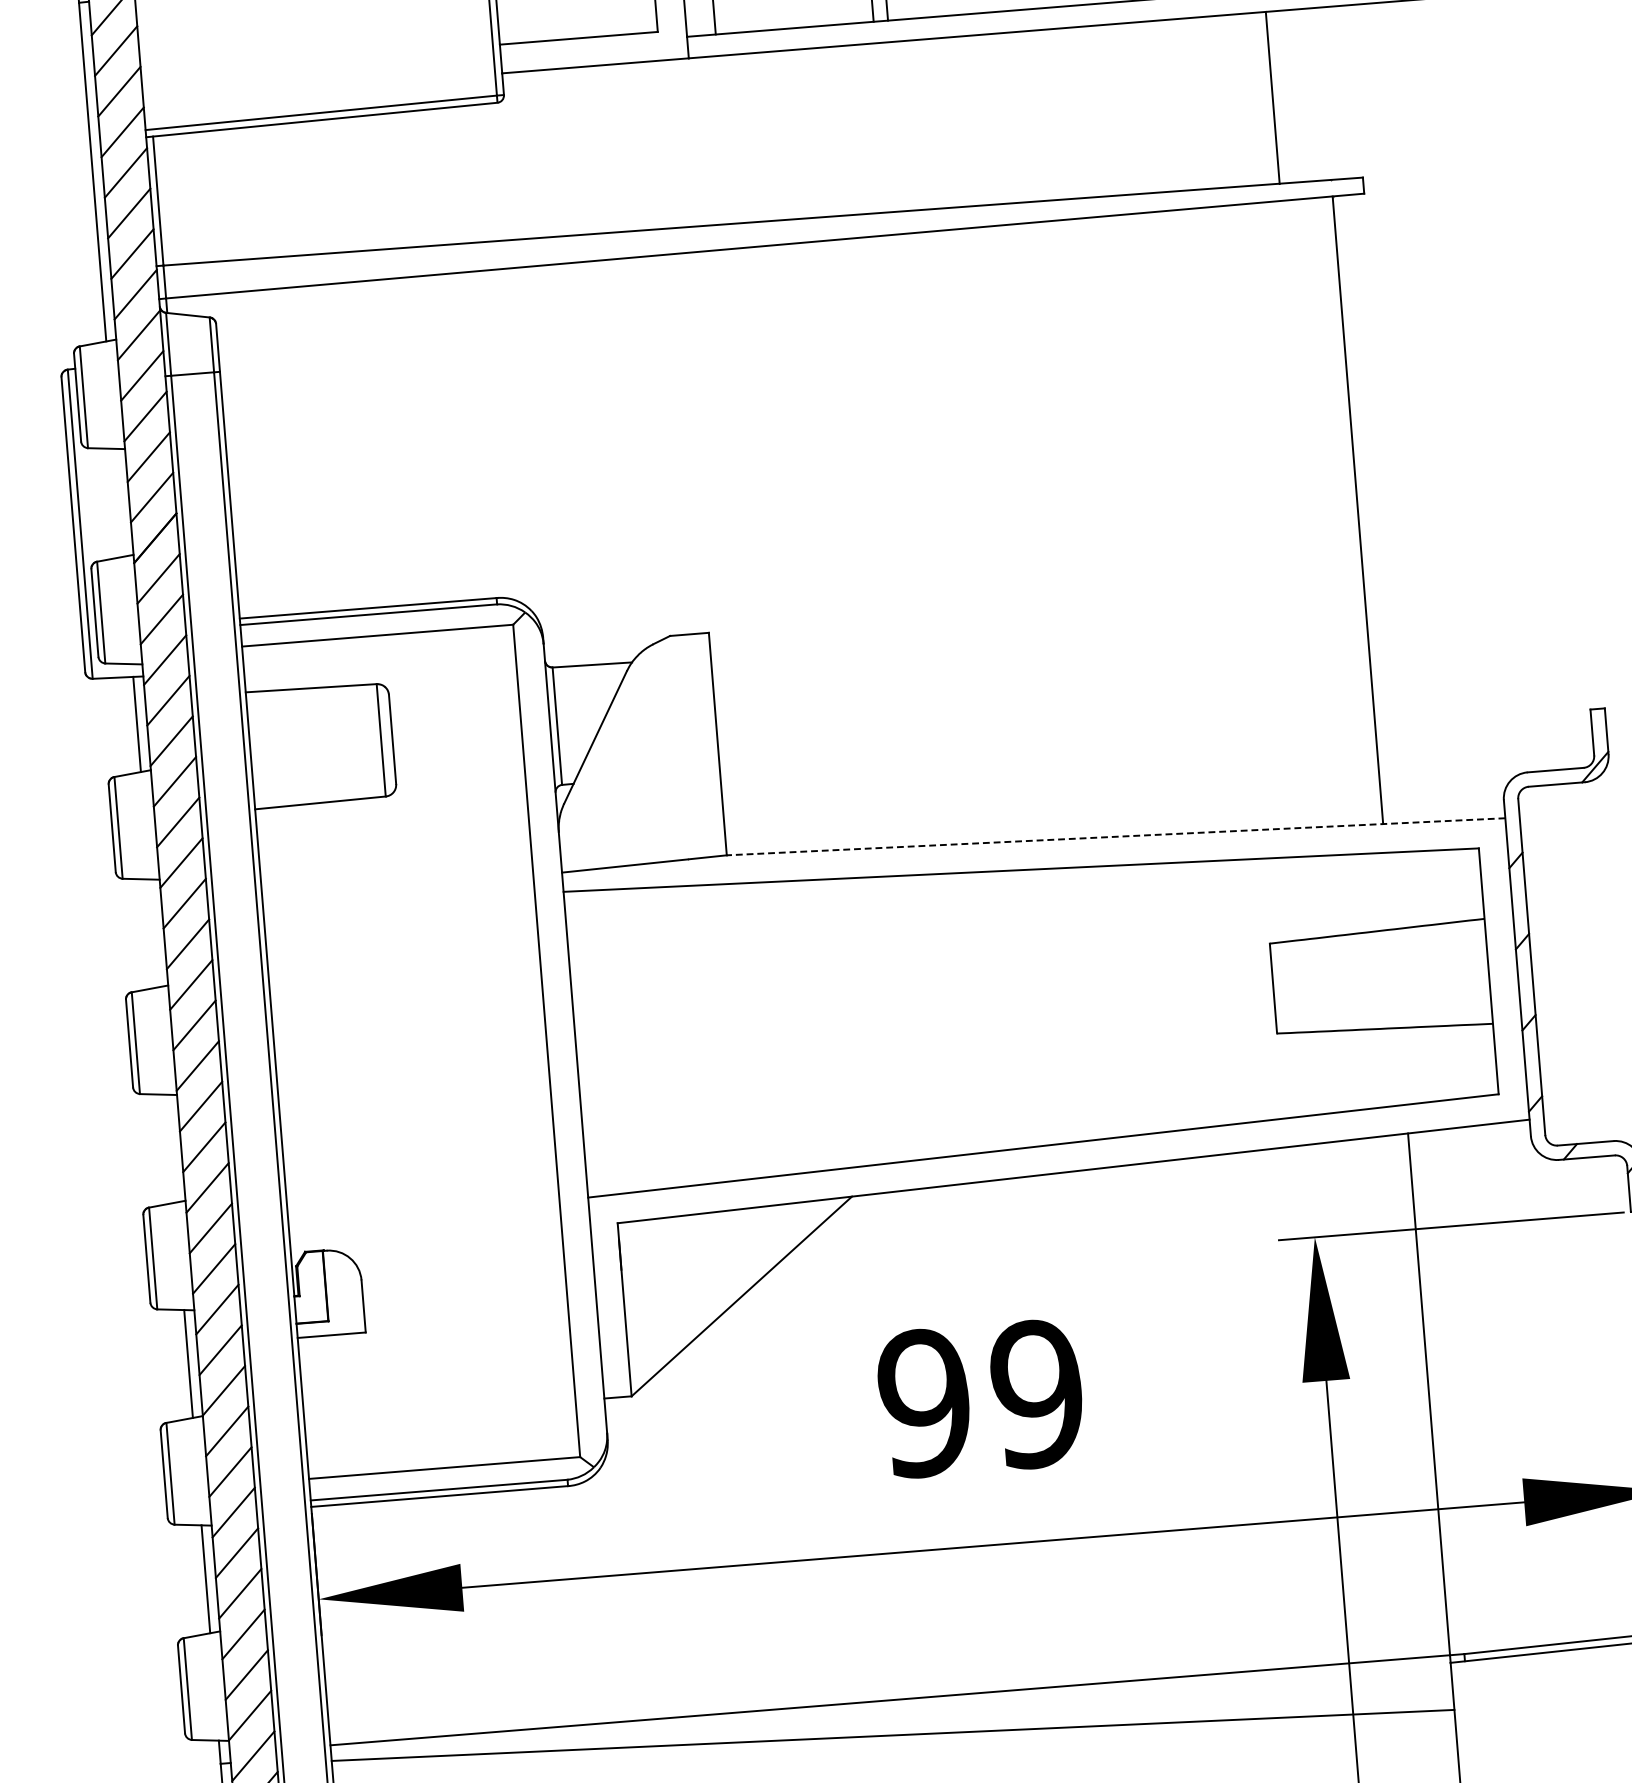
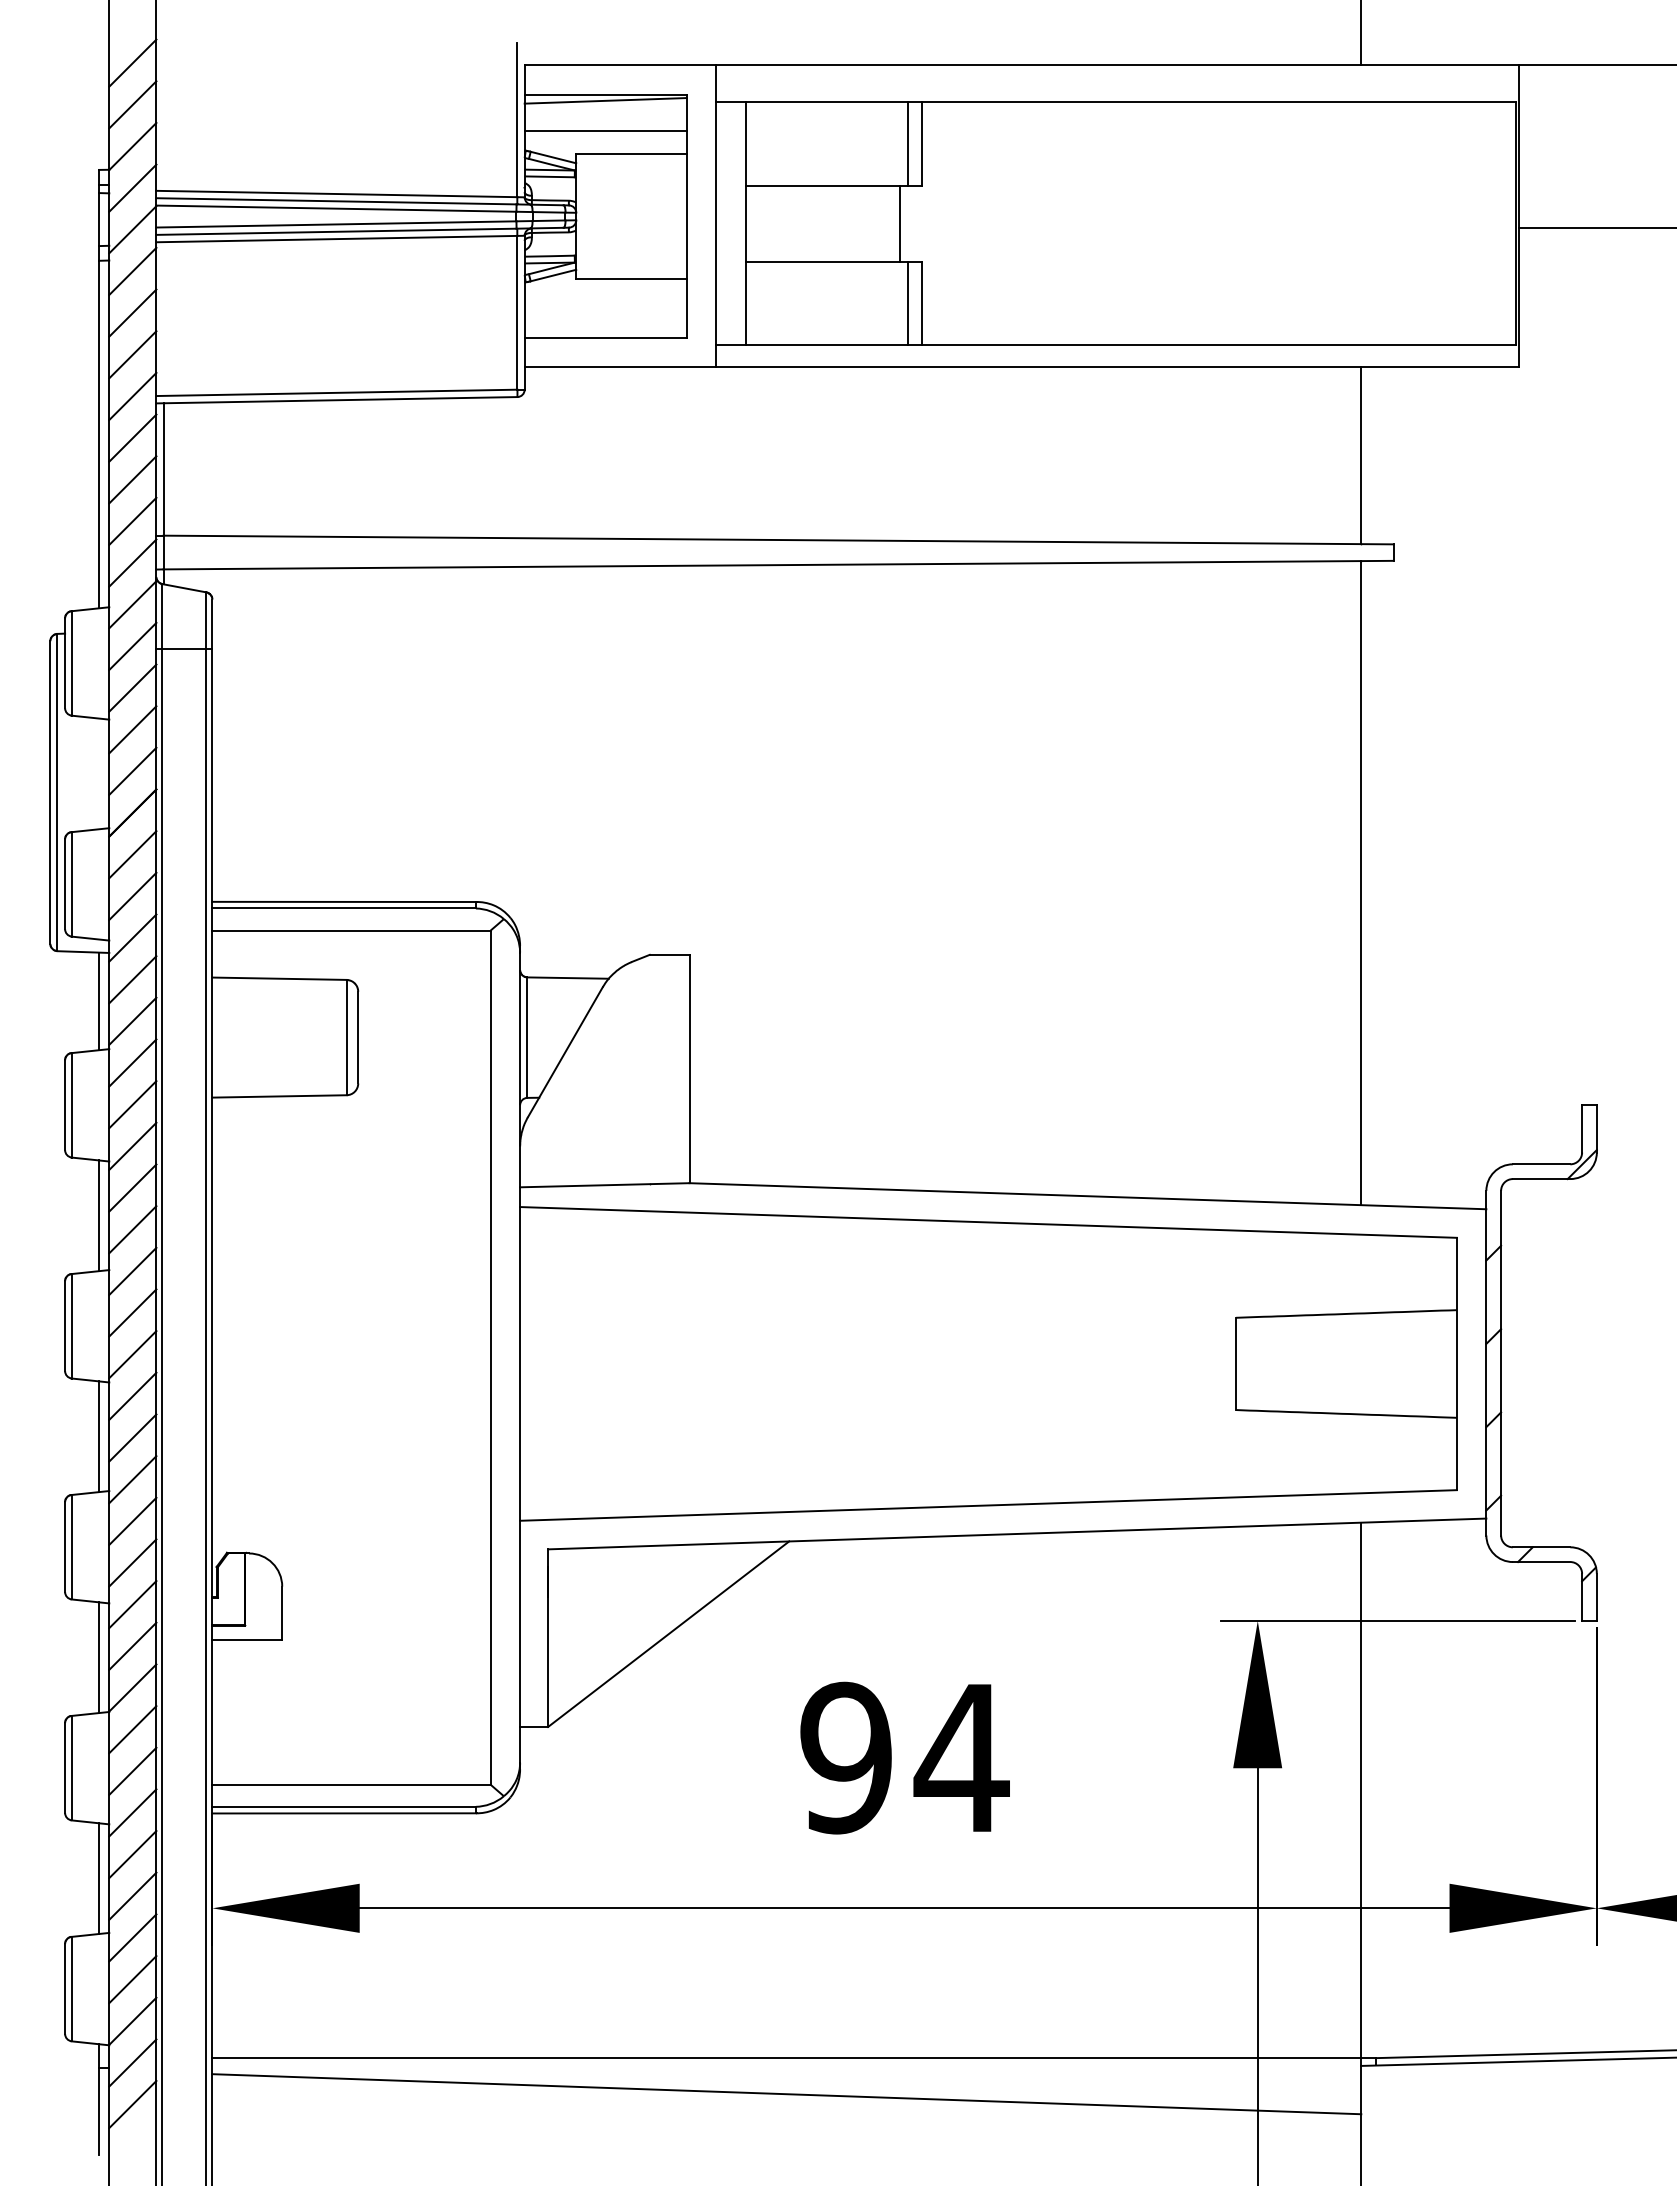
line: (1272, 97) -> (1361, 455), moved
line: (1115, 837) -> (1087, 1196), dashed -> solid
line: (154, 933) -> (99, 1215), added
line: (171, 1148) -> (99, 1436), added
text: (1036, 1393) -> (961, 1757), 99 -> 94

